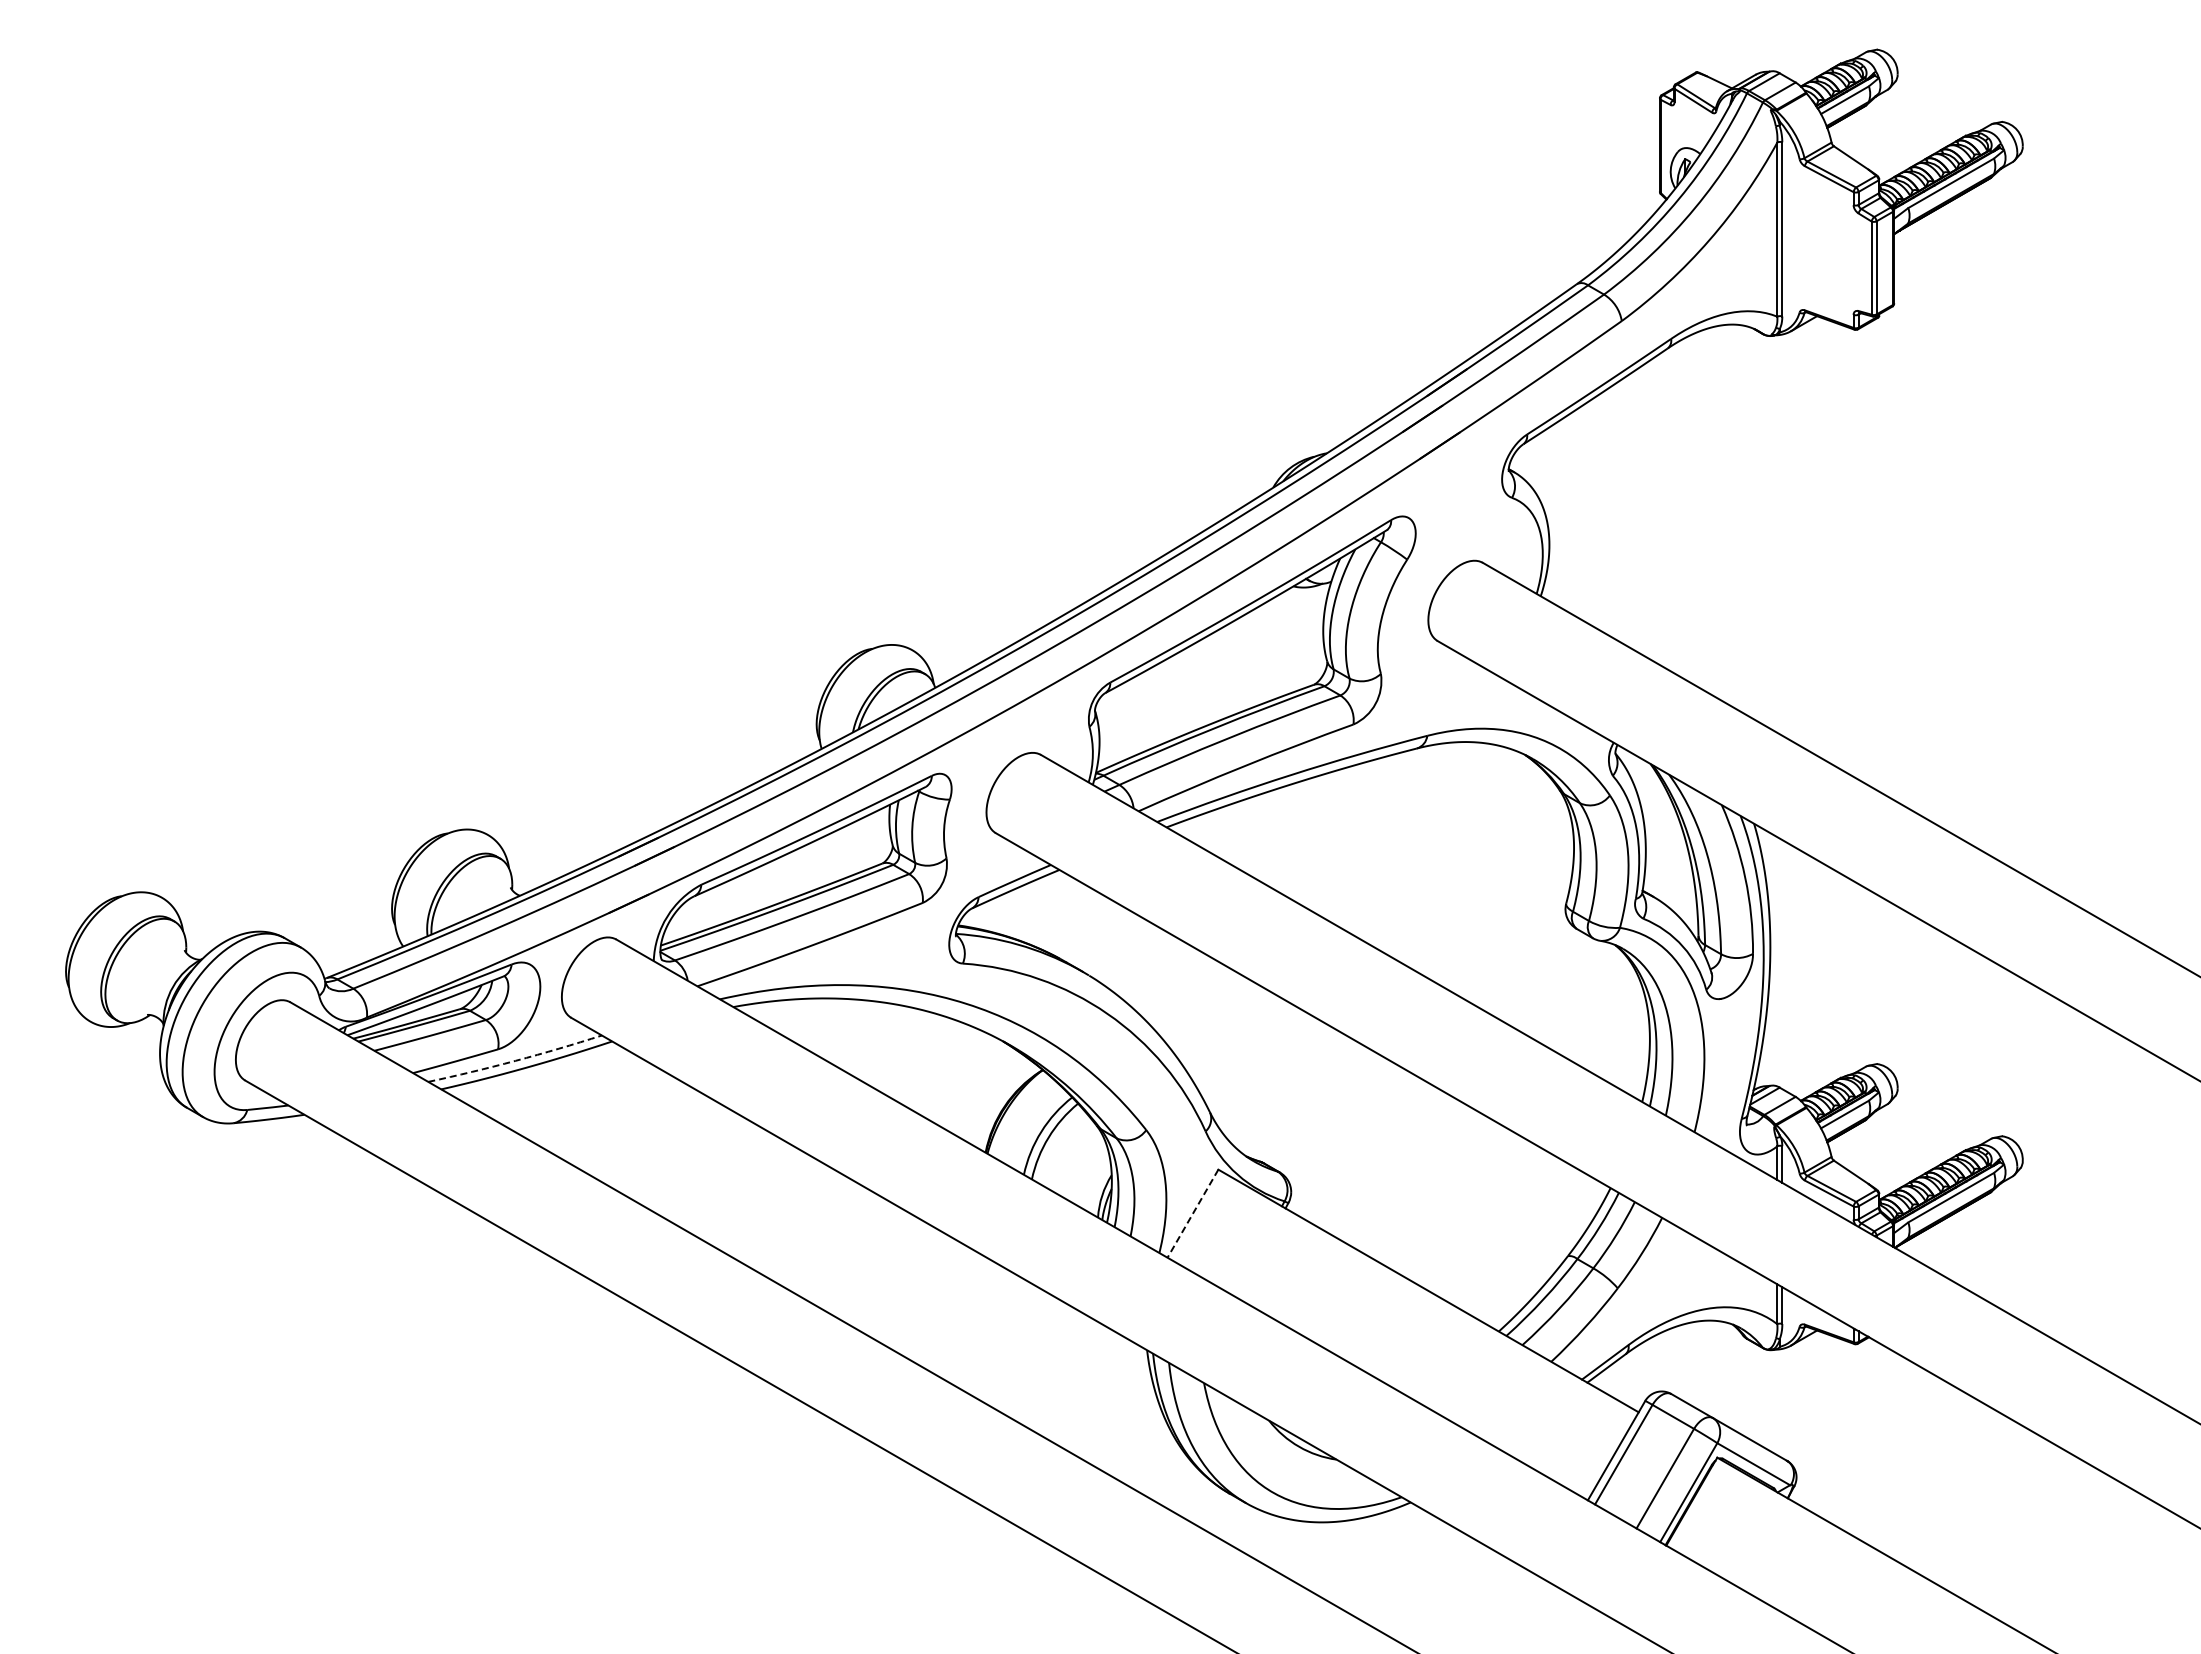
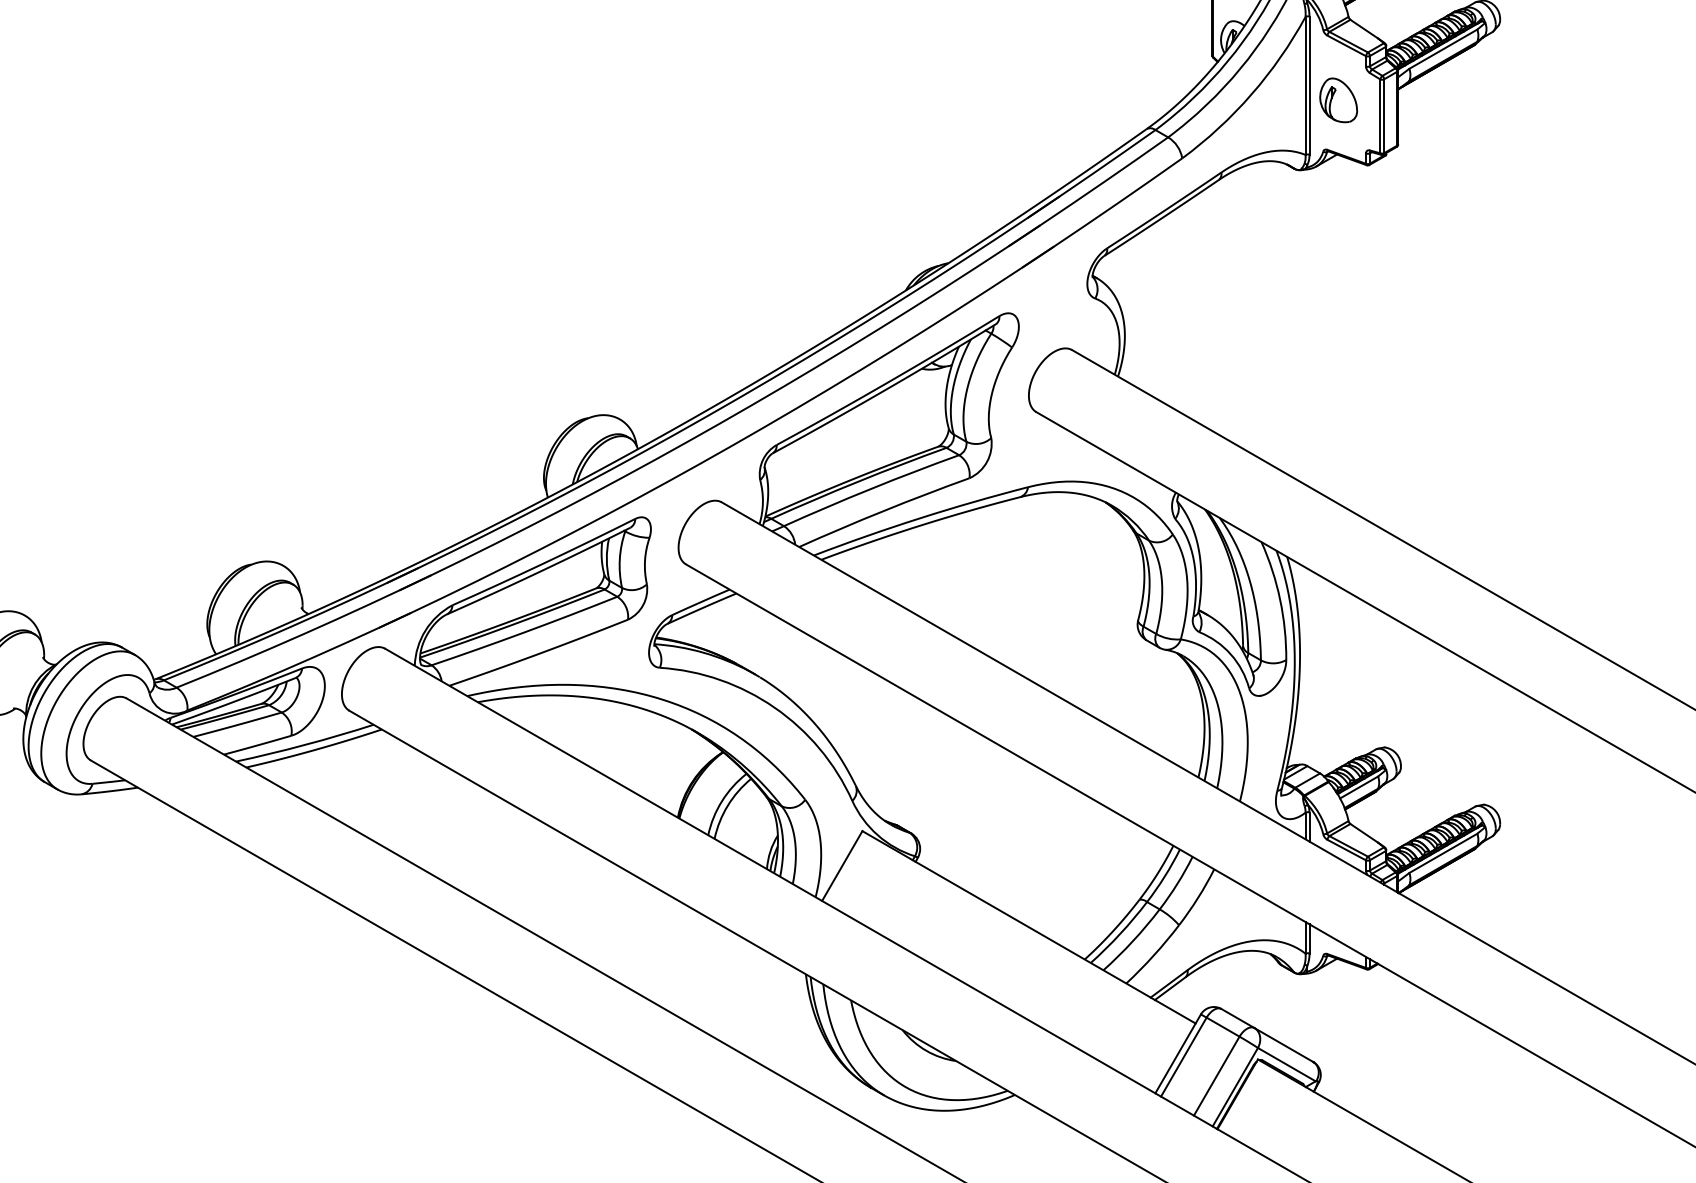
part: (1818, 247) -> (1338, 100), added
arc: (515, 1060) -> (305, 744), dashed -> solid
line: (1192, 1213) -> (841, 865), dashed -> solid

